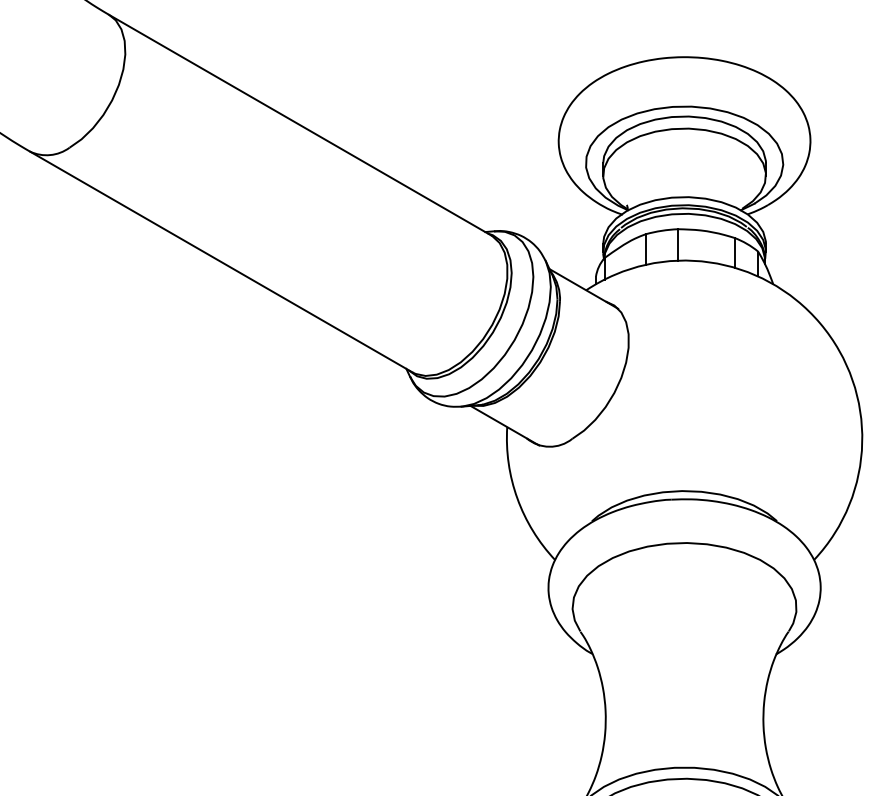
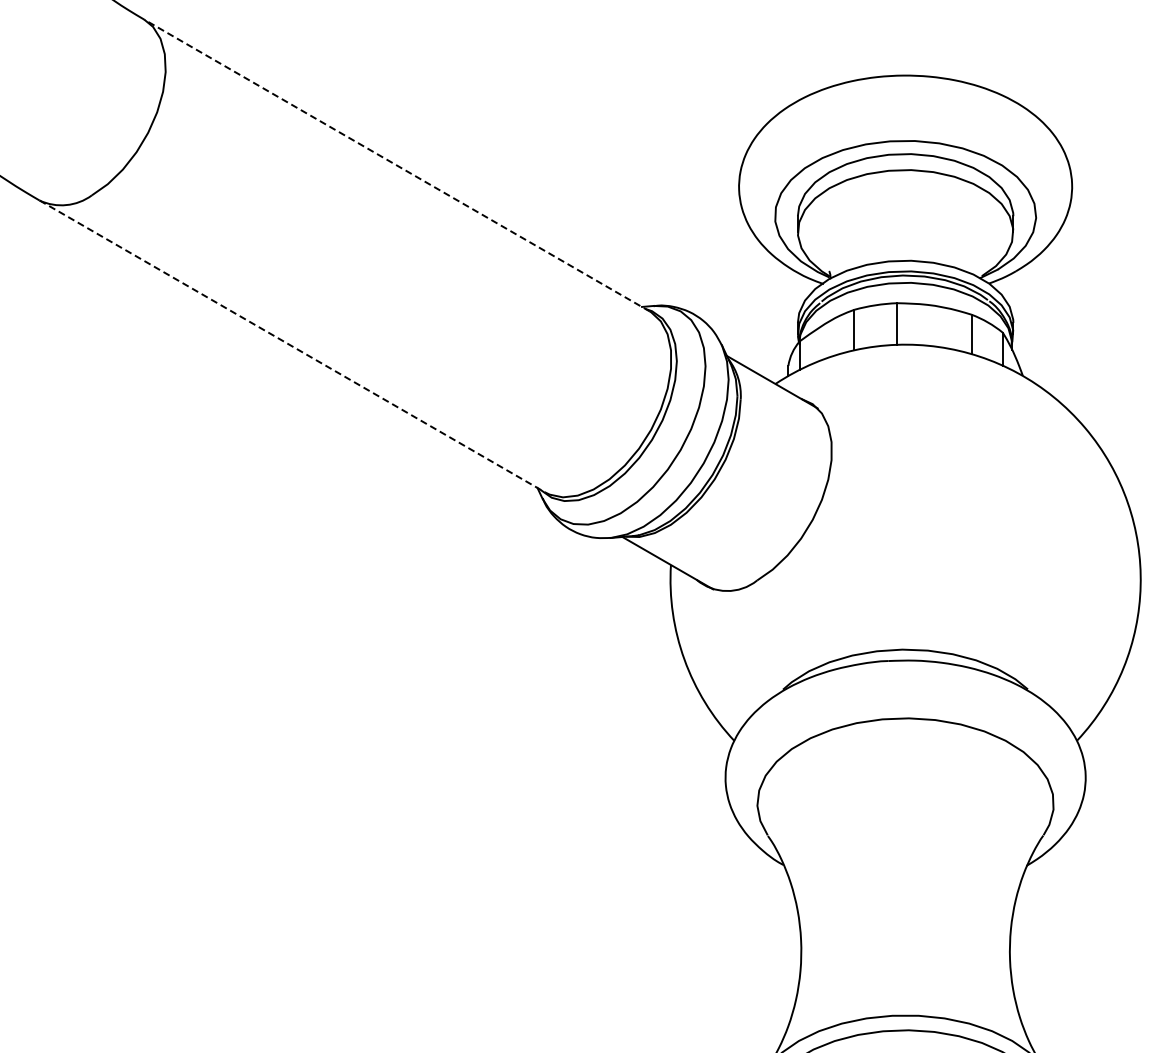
line: (300, 125) -> (397, 165), solid -> dashed
line: (221, 261) -> (292, 346), solid -> dashed

